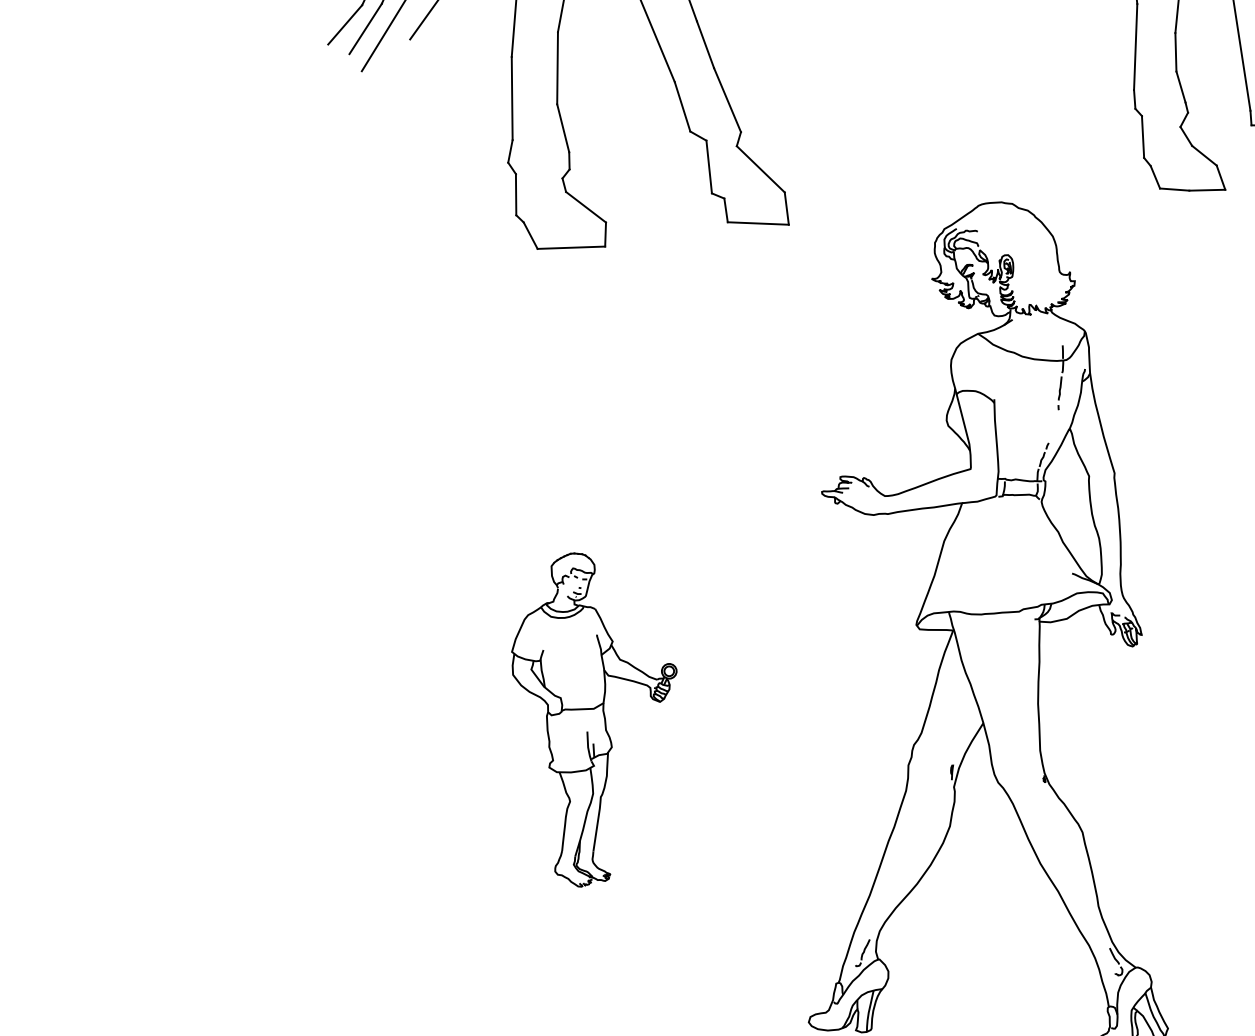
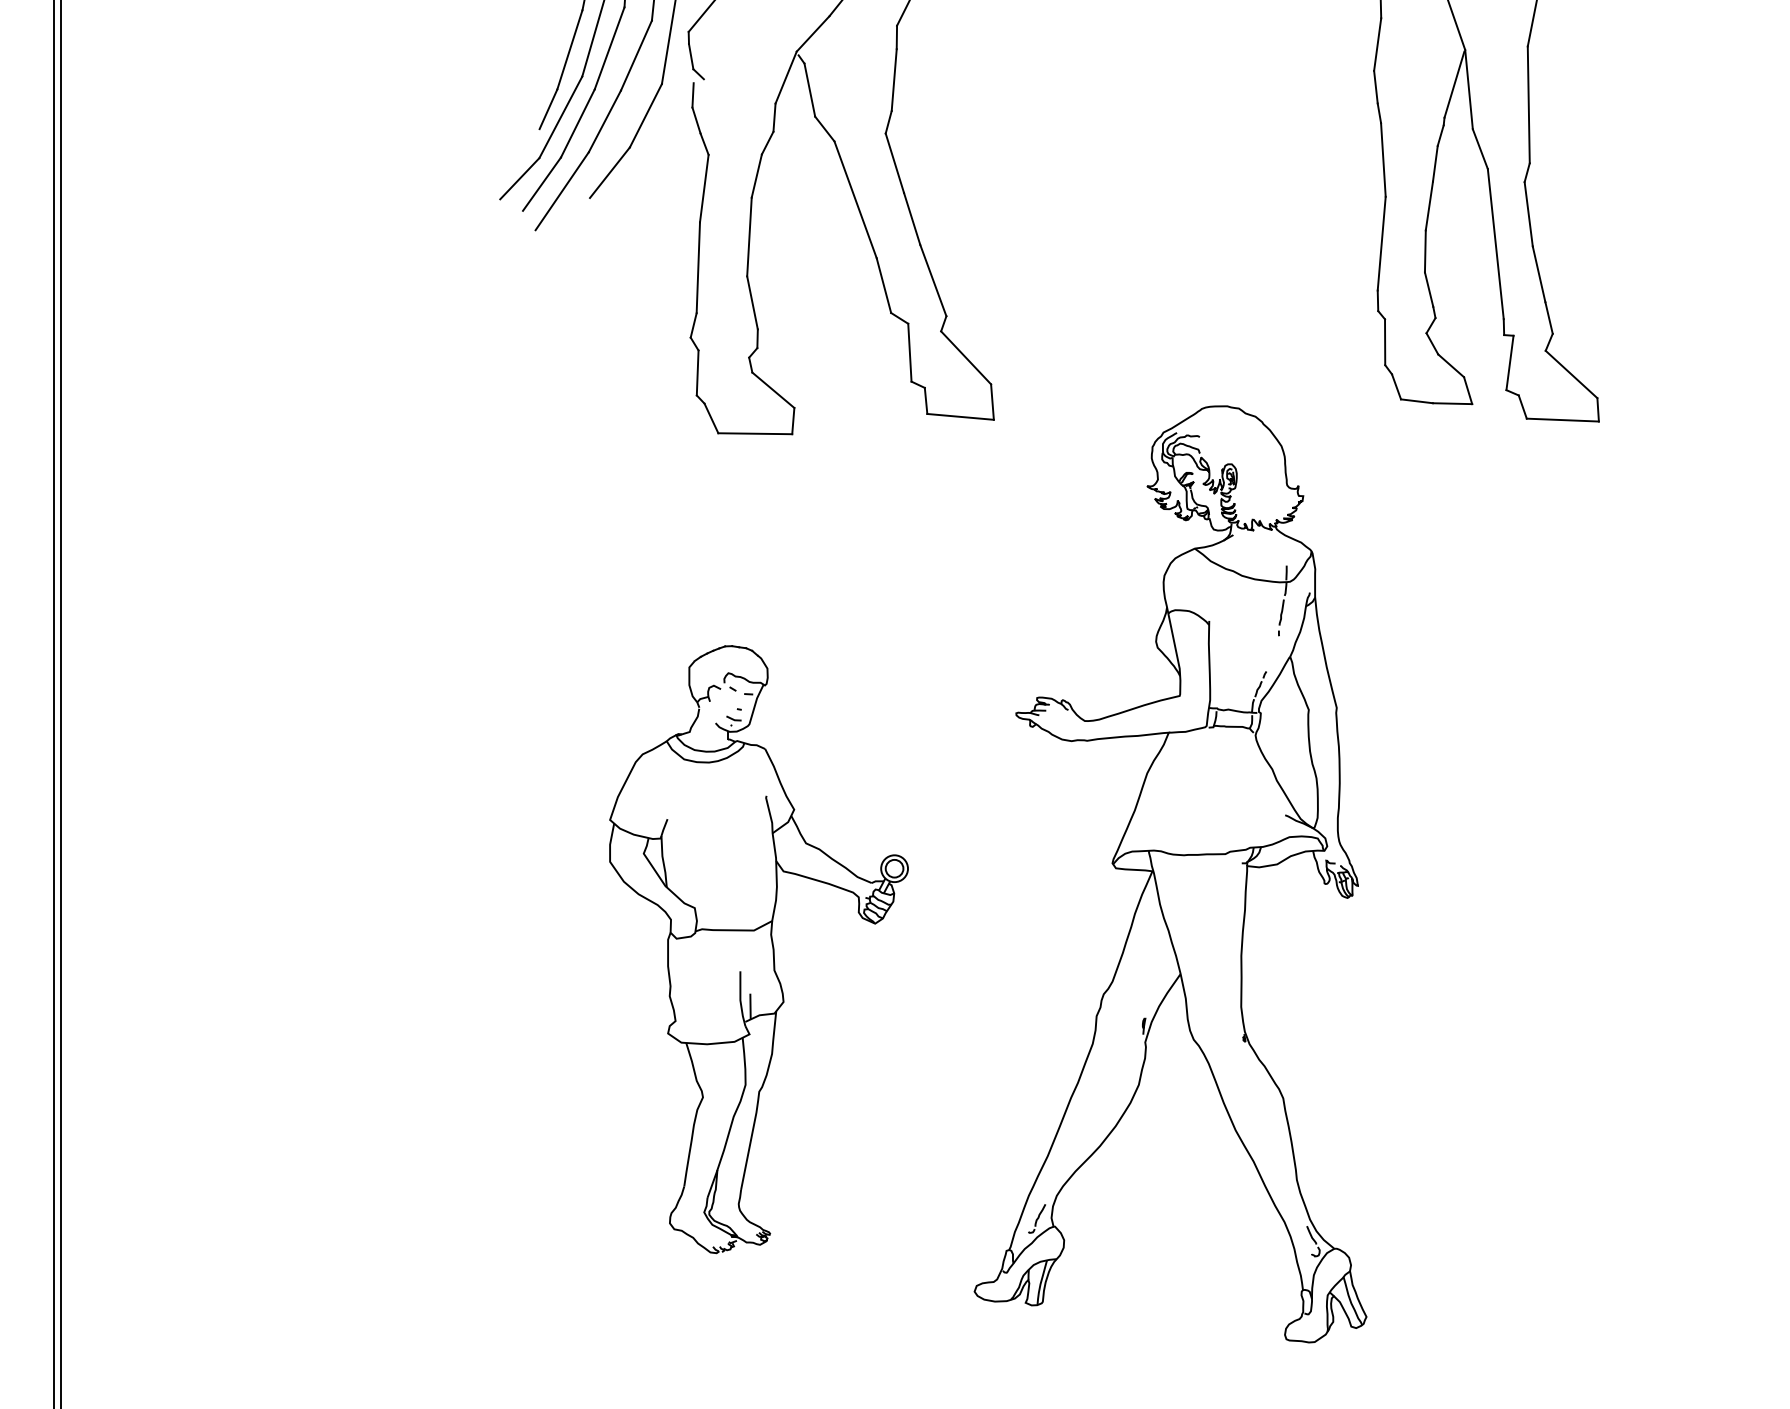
part: (596, 718) -> (758, 949), size x1.67

